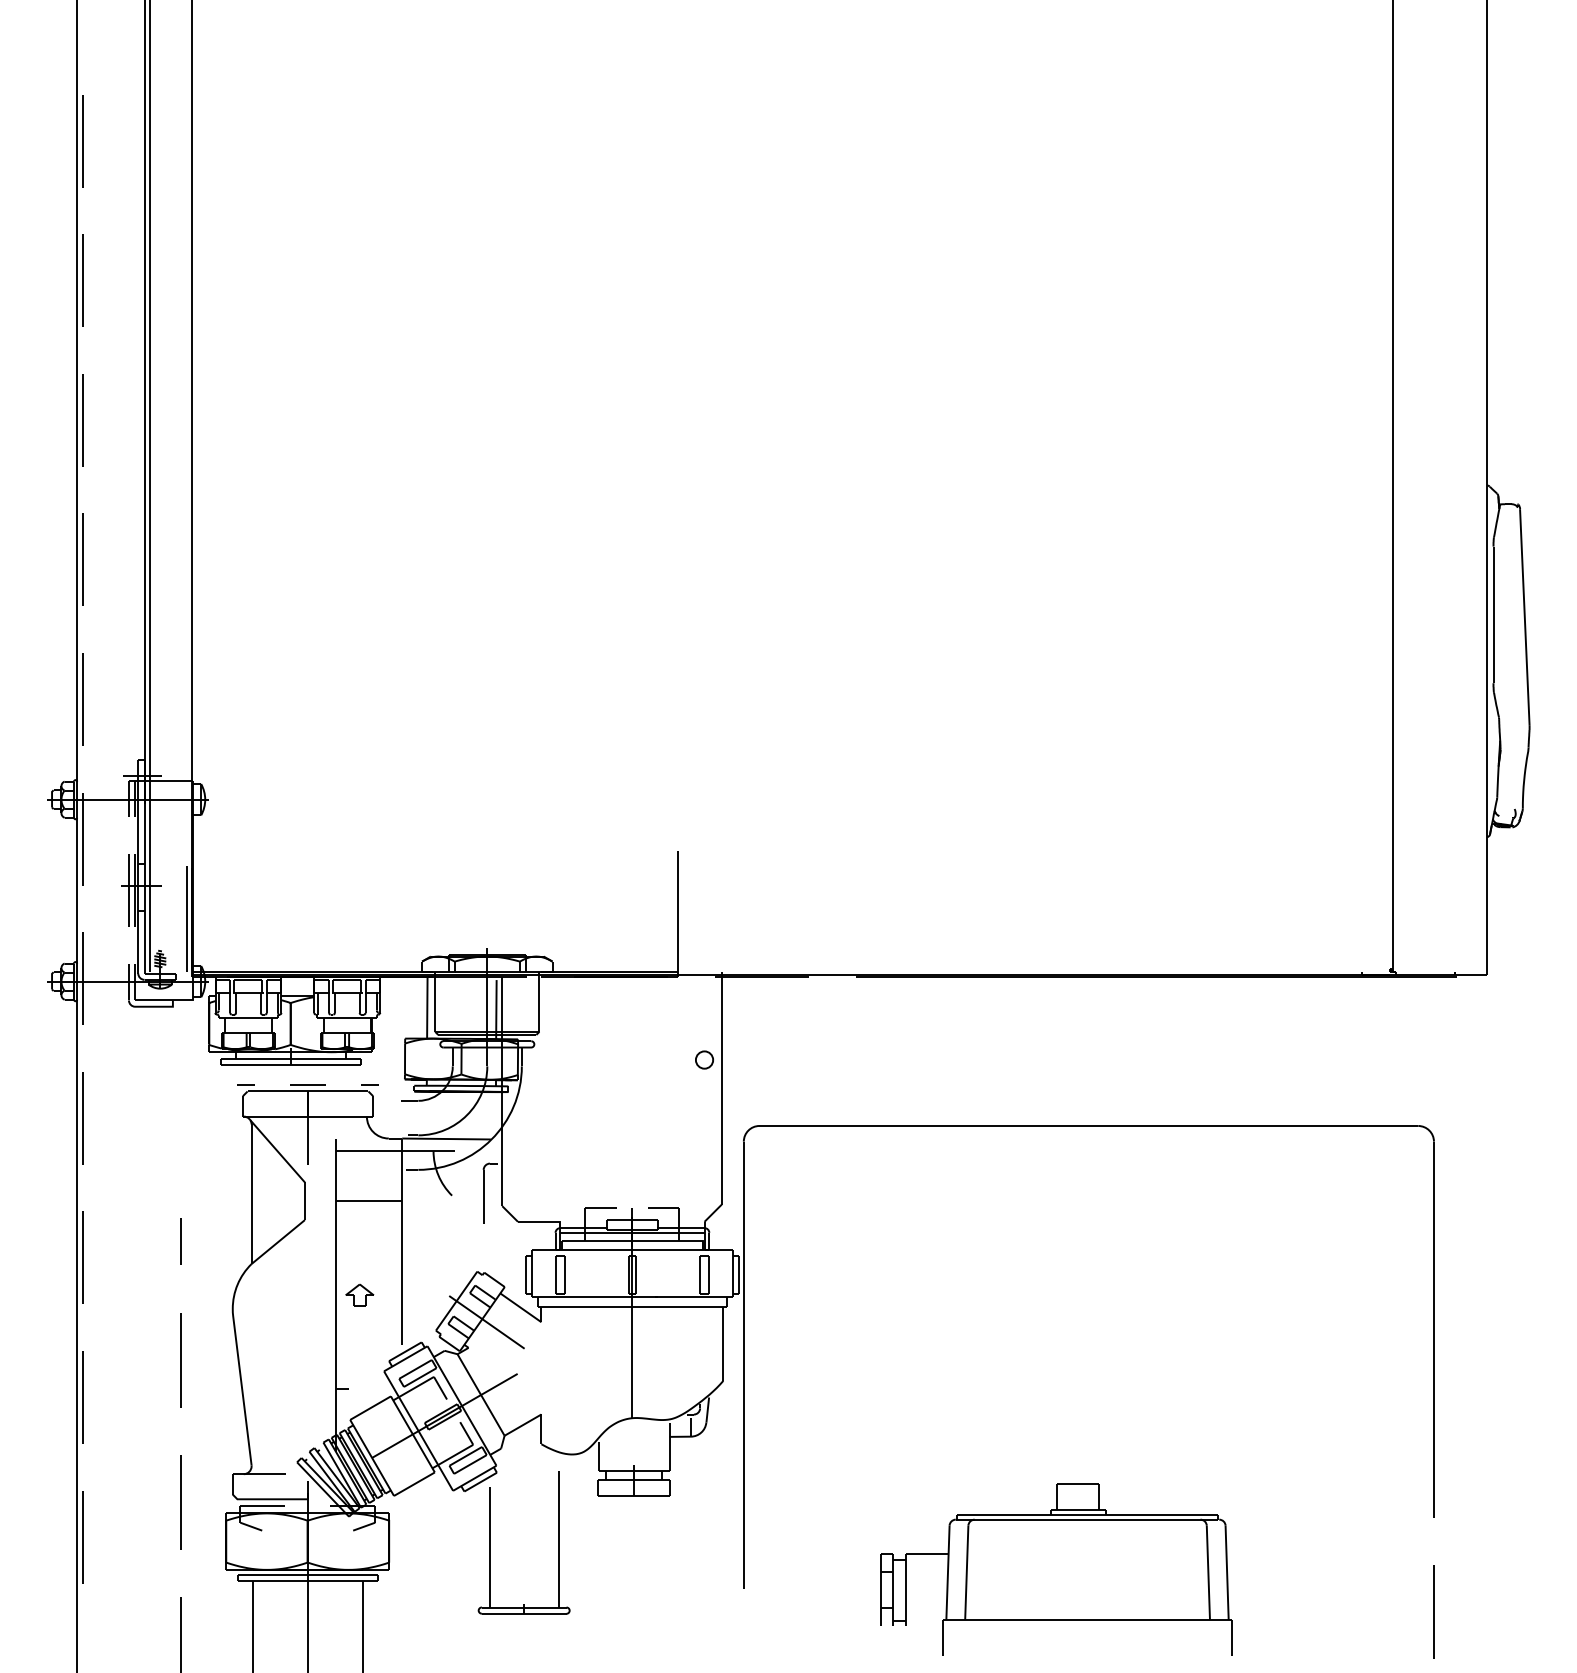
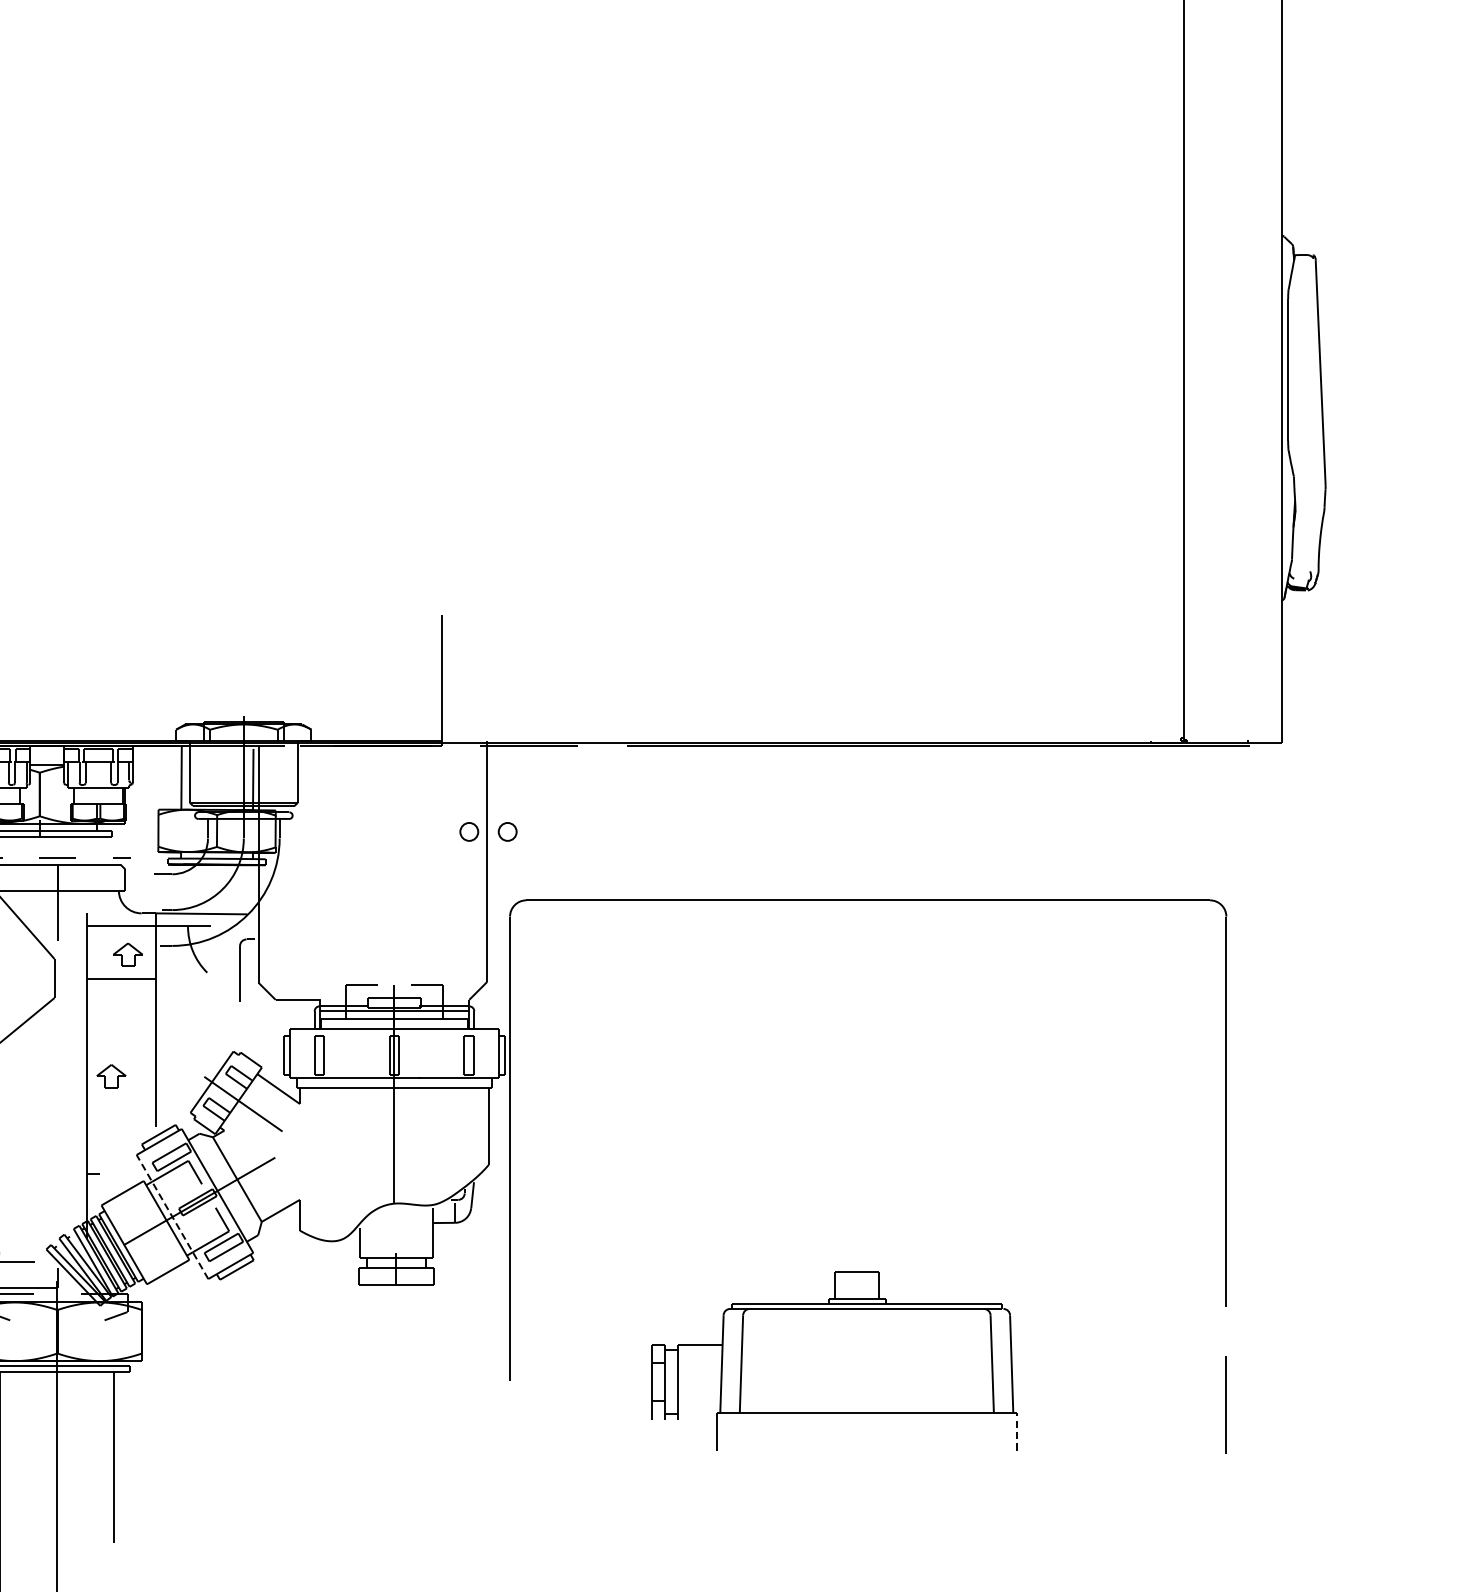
part: (741, 1059) -> (507, 831), added
part: (375, 1177) -> (127, 953), added
line: (418, 1430) -> (172, 1216), solid -> dashed
part: (490, 1542) -> (247, 1332), removed
line: (1231, 1637) -> (1016, 1431), solid -> dashed

